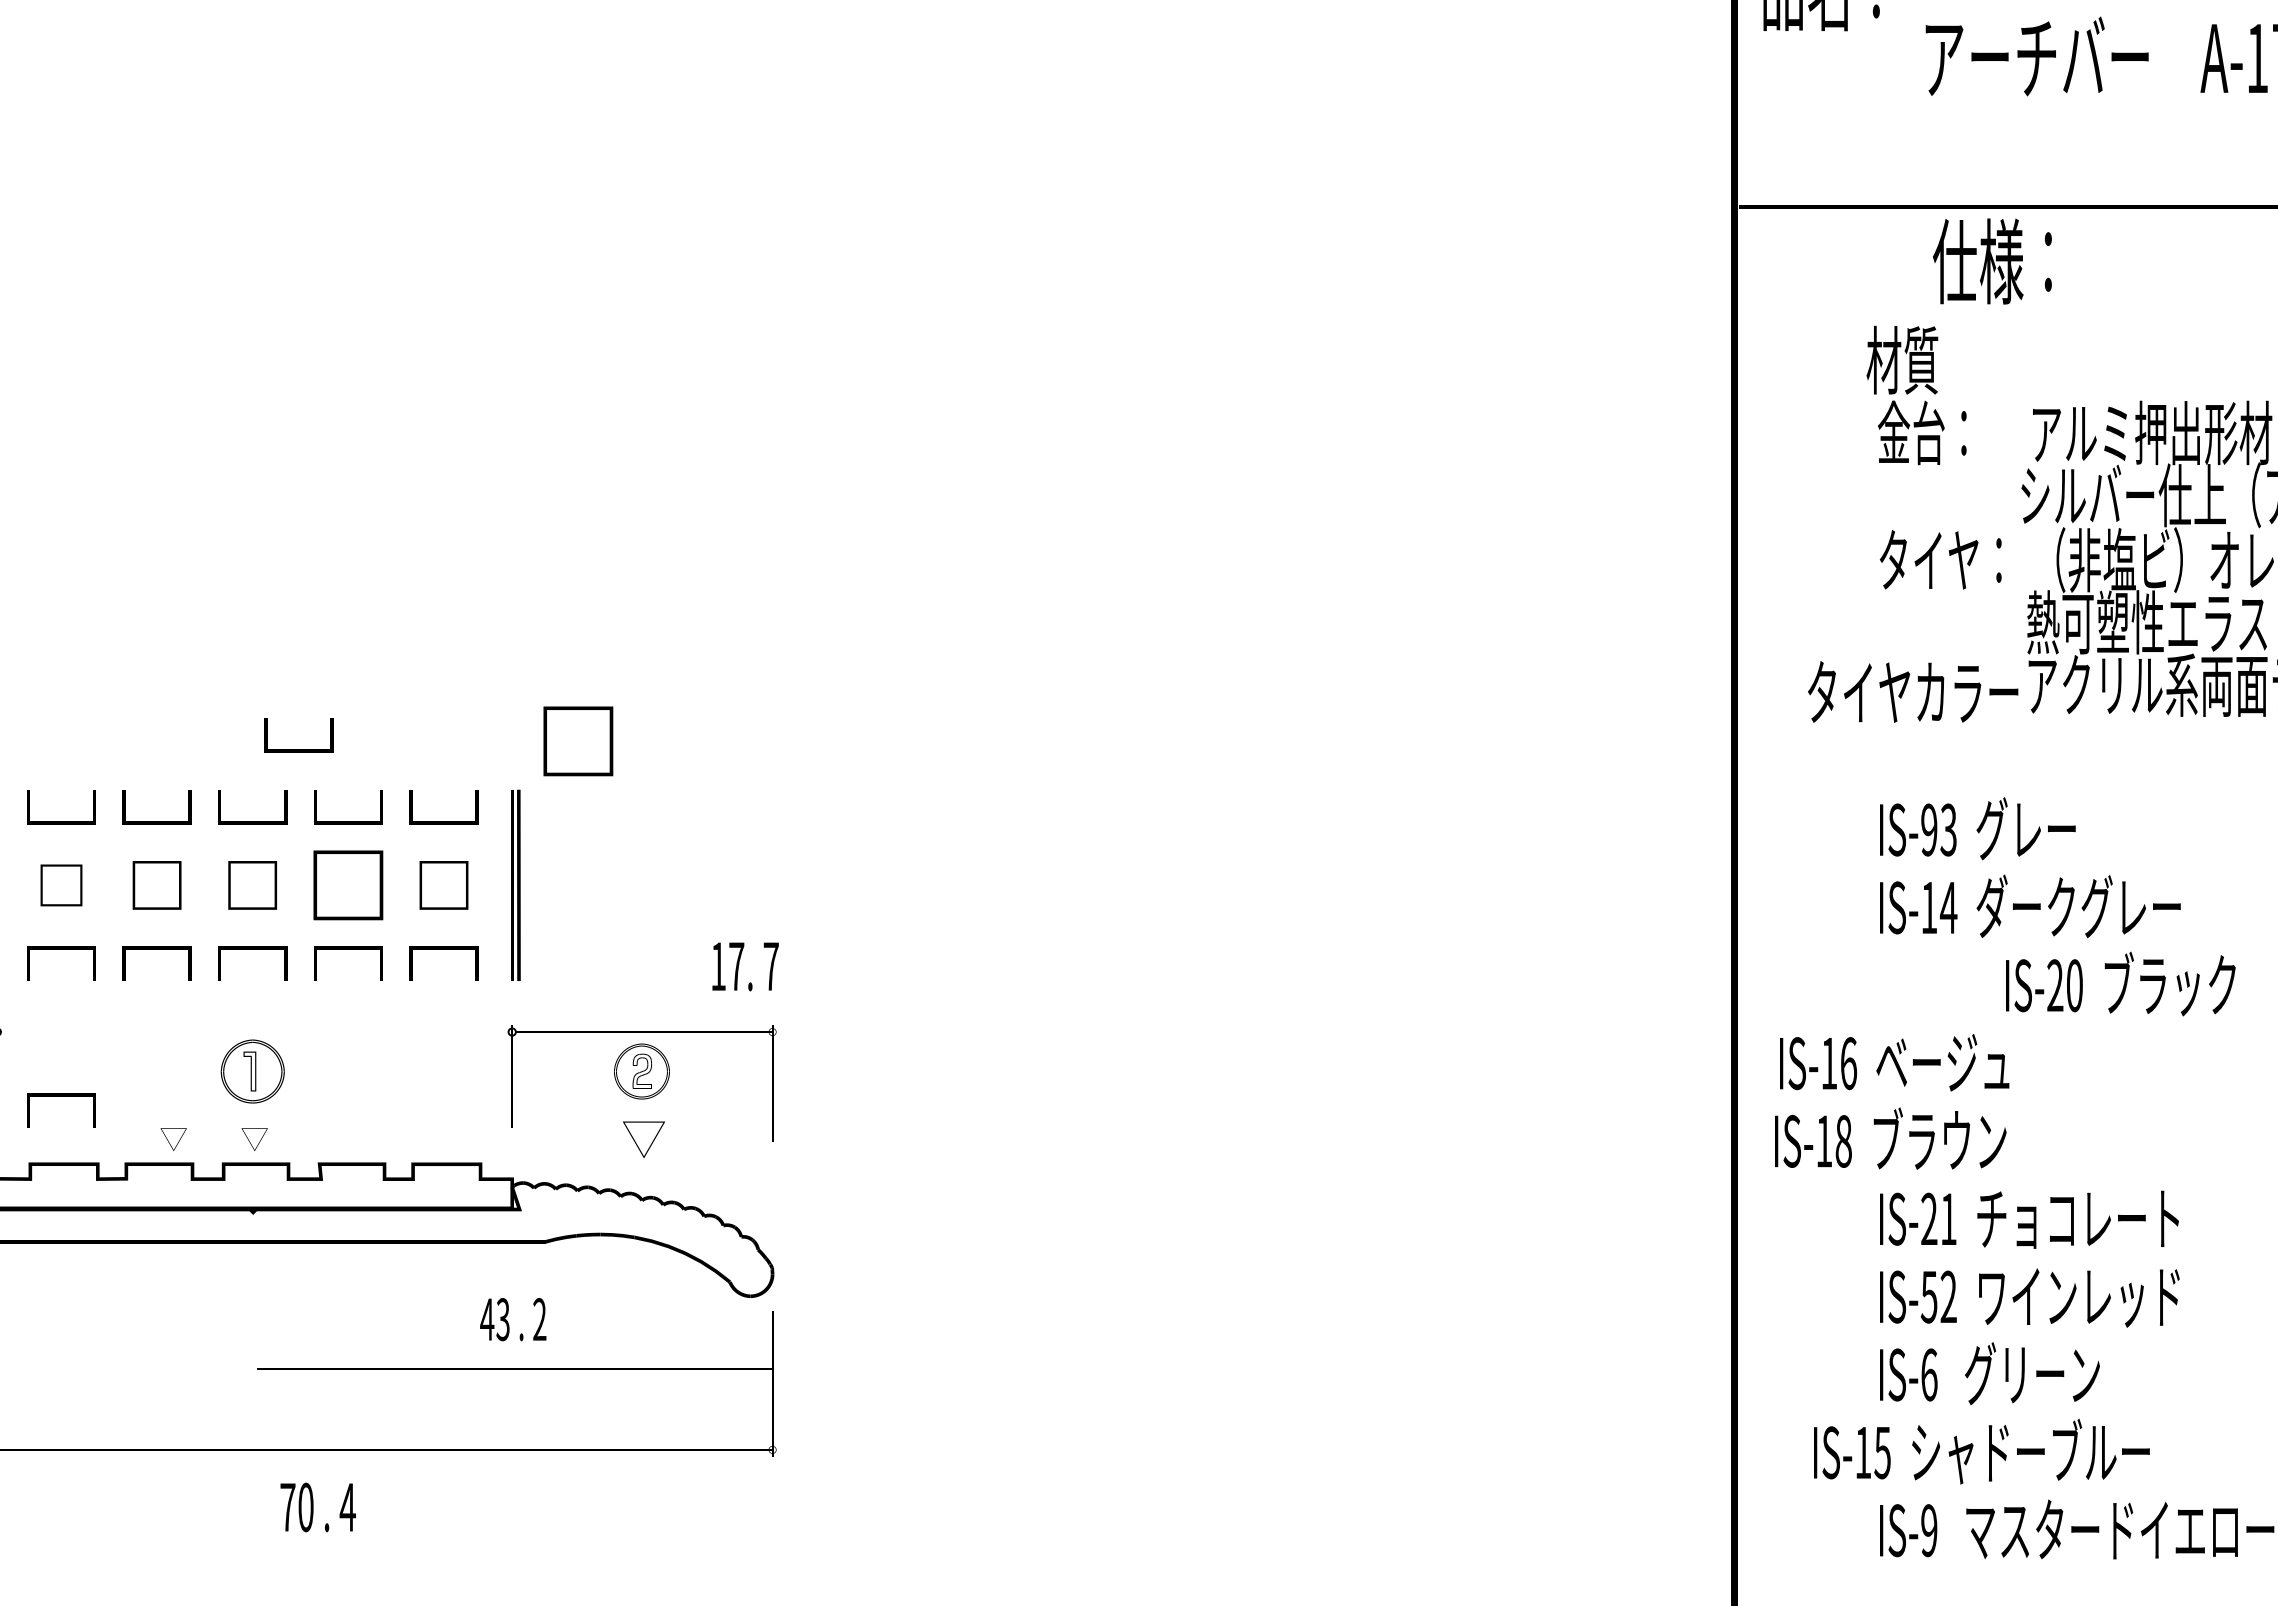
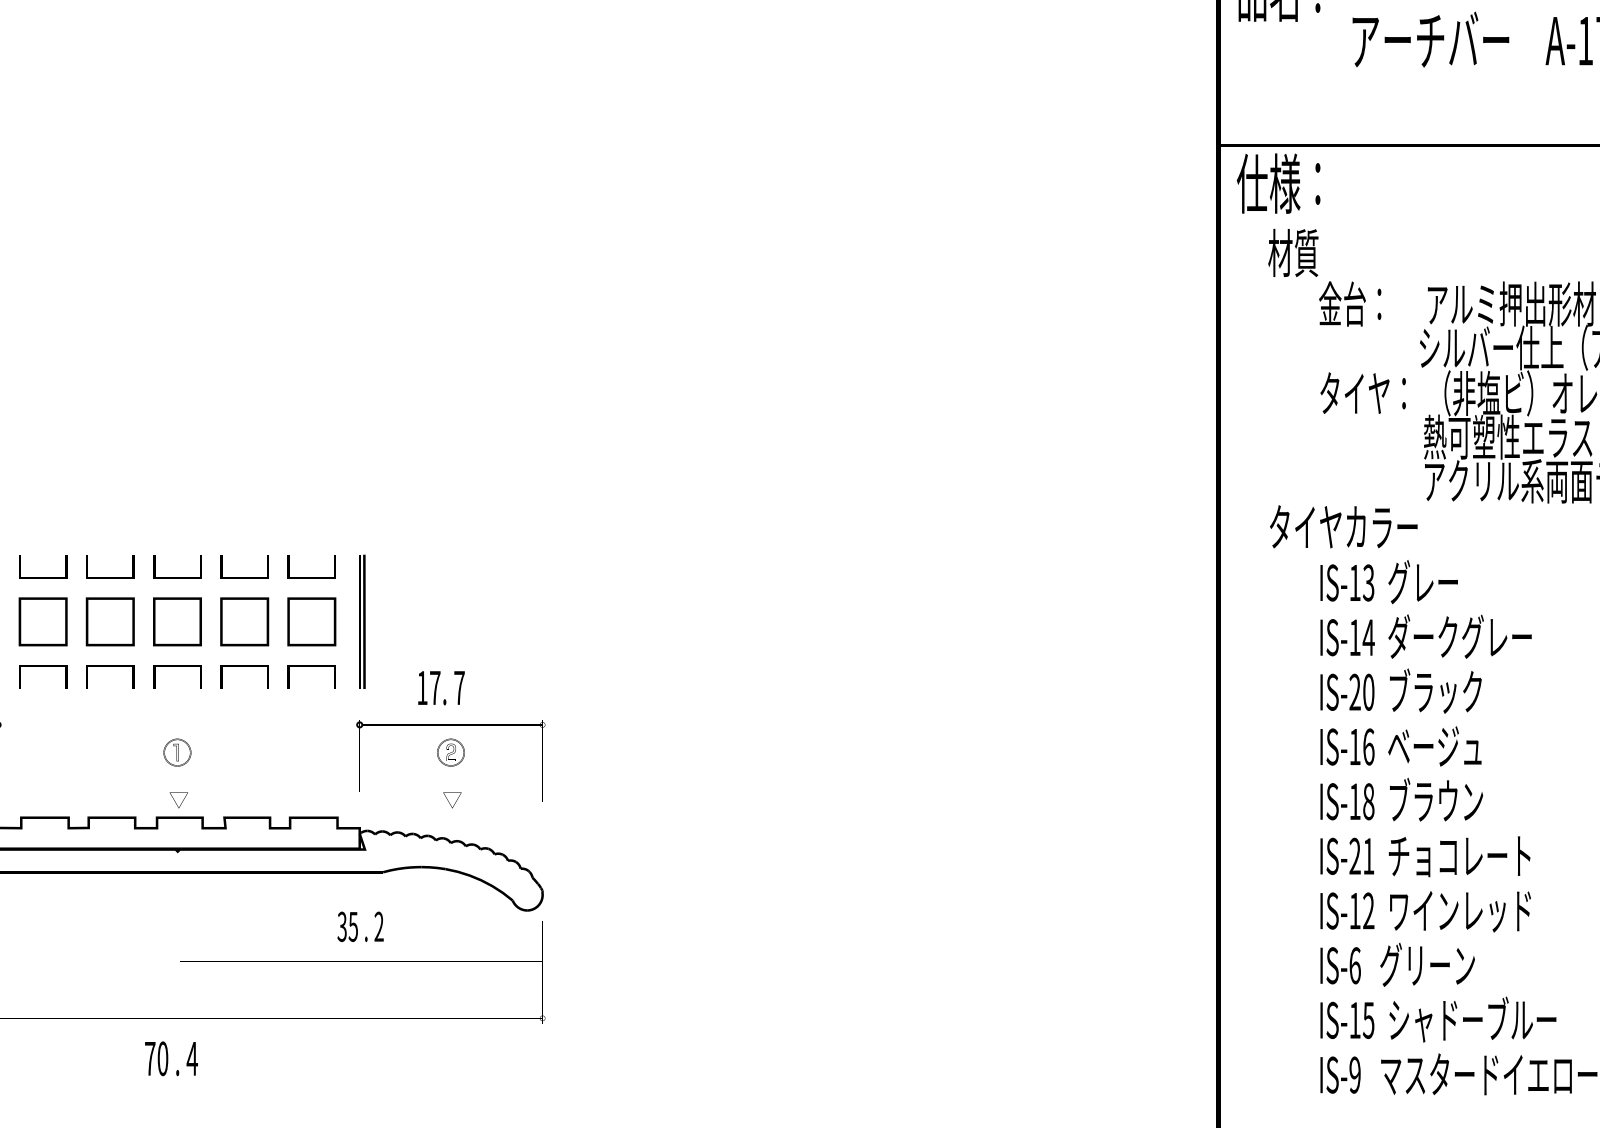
text: (1992, 261) -> (1278, 183), moved
text: (1902, 360) -> (1293, 253), moved
text: (1913, 691) -> (1344, 526), moved
part: (578, 741) -> (406, 520), removed
line: (298, 749) -> (209, 526), removed
text: (1929, 829) -> (1355, 582), IS-93 -> IS-13
part: (61, 885) -> (43, 621), size x1.67
part: (156, 885) -> (109, 621), size x1.43
part: (252, 885) -> (177, 621), size x1.43
part: (443, 885) -> (311, 621), size x1.43
text: (745, 966) -> (441, 687), moved
text: (2120, 983) -> (1400, 690), moved
text: (1894, 1062) -> (1400, 746), moved
part: (252, 1071) -> (177, 752), size x0.62
part: (642, 1071) -> (451, 752), size x0.71
line: (61, 1096) -> (43, 770), removed
text: (1890, 1138) -> (1401, 799), moved
part: (173, 1139) -> (121, 800), removed
part: (644, 1139) -> (452, 800), size x0.62
text: (1928, 1297) -> (1354, 911), IS-52 -> IS-12
text: (494, 1319) -> (347, 926), 43 -> 35
text: (1981, 1451) -> (1438, 1019), moved
text: (317, 1507) -> (171, 1058), moved

